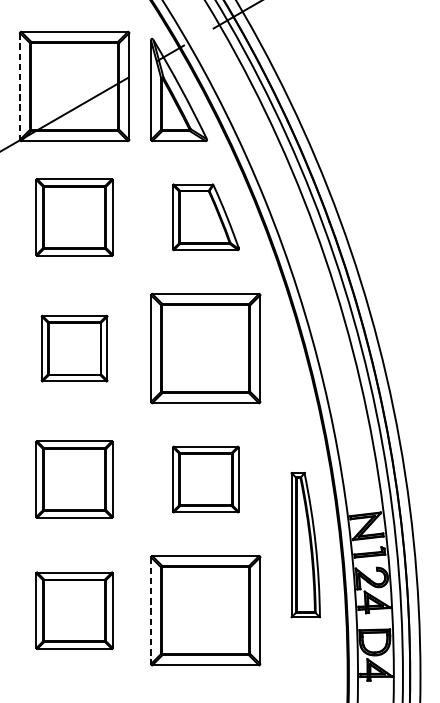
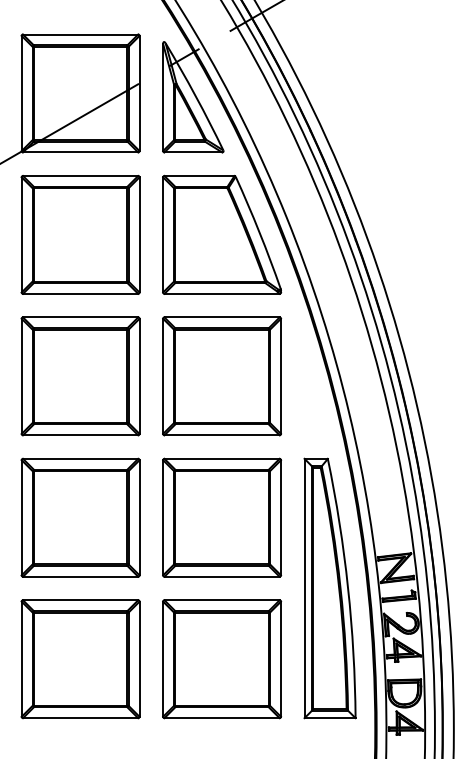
line: (19, 86) -> (21, 93), dashed -> solid
part: (74, 217) -> (80, 234), size x1.43
part: (206, 217) -> (222, 234), size x1.67
part: (74, 348) -> (80, 376), size x1.67
part: (74, 479) -> (80, 517), size x1.43
part: (206, 479) -> (222, 517), size x1.67
part: (305, 545) -> (329, 588), size x1.67
part: (74, 610) -> (80, 659), size x1.43
line: (151, 610) -> (163, 659), dashed -> solid

